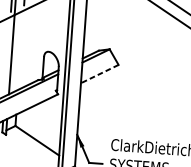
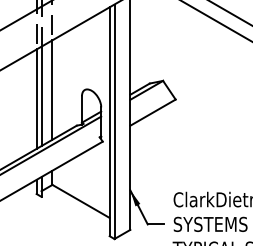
line: (20, 49) -> (52, 89), added
line: (7, 56) -> (36, 98), added
line: (99, 73) -> (152, 112), dashed -> solid

